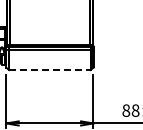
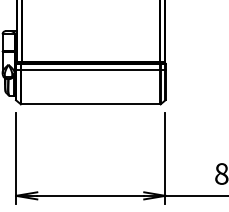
line: (49, 70) -> (90, 105), dashed -> solid

